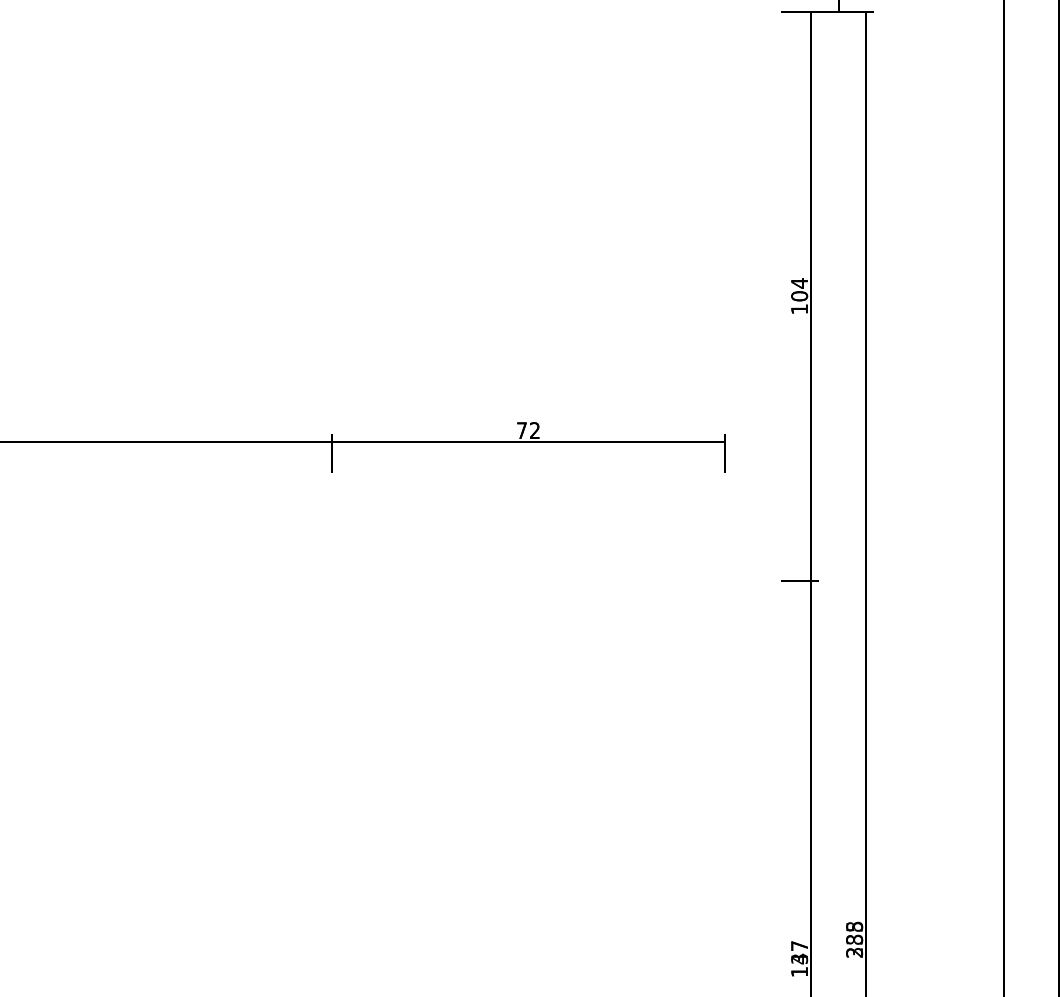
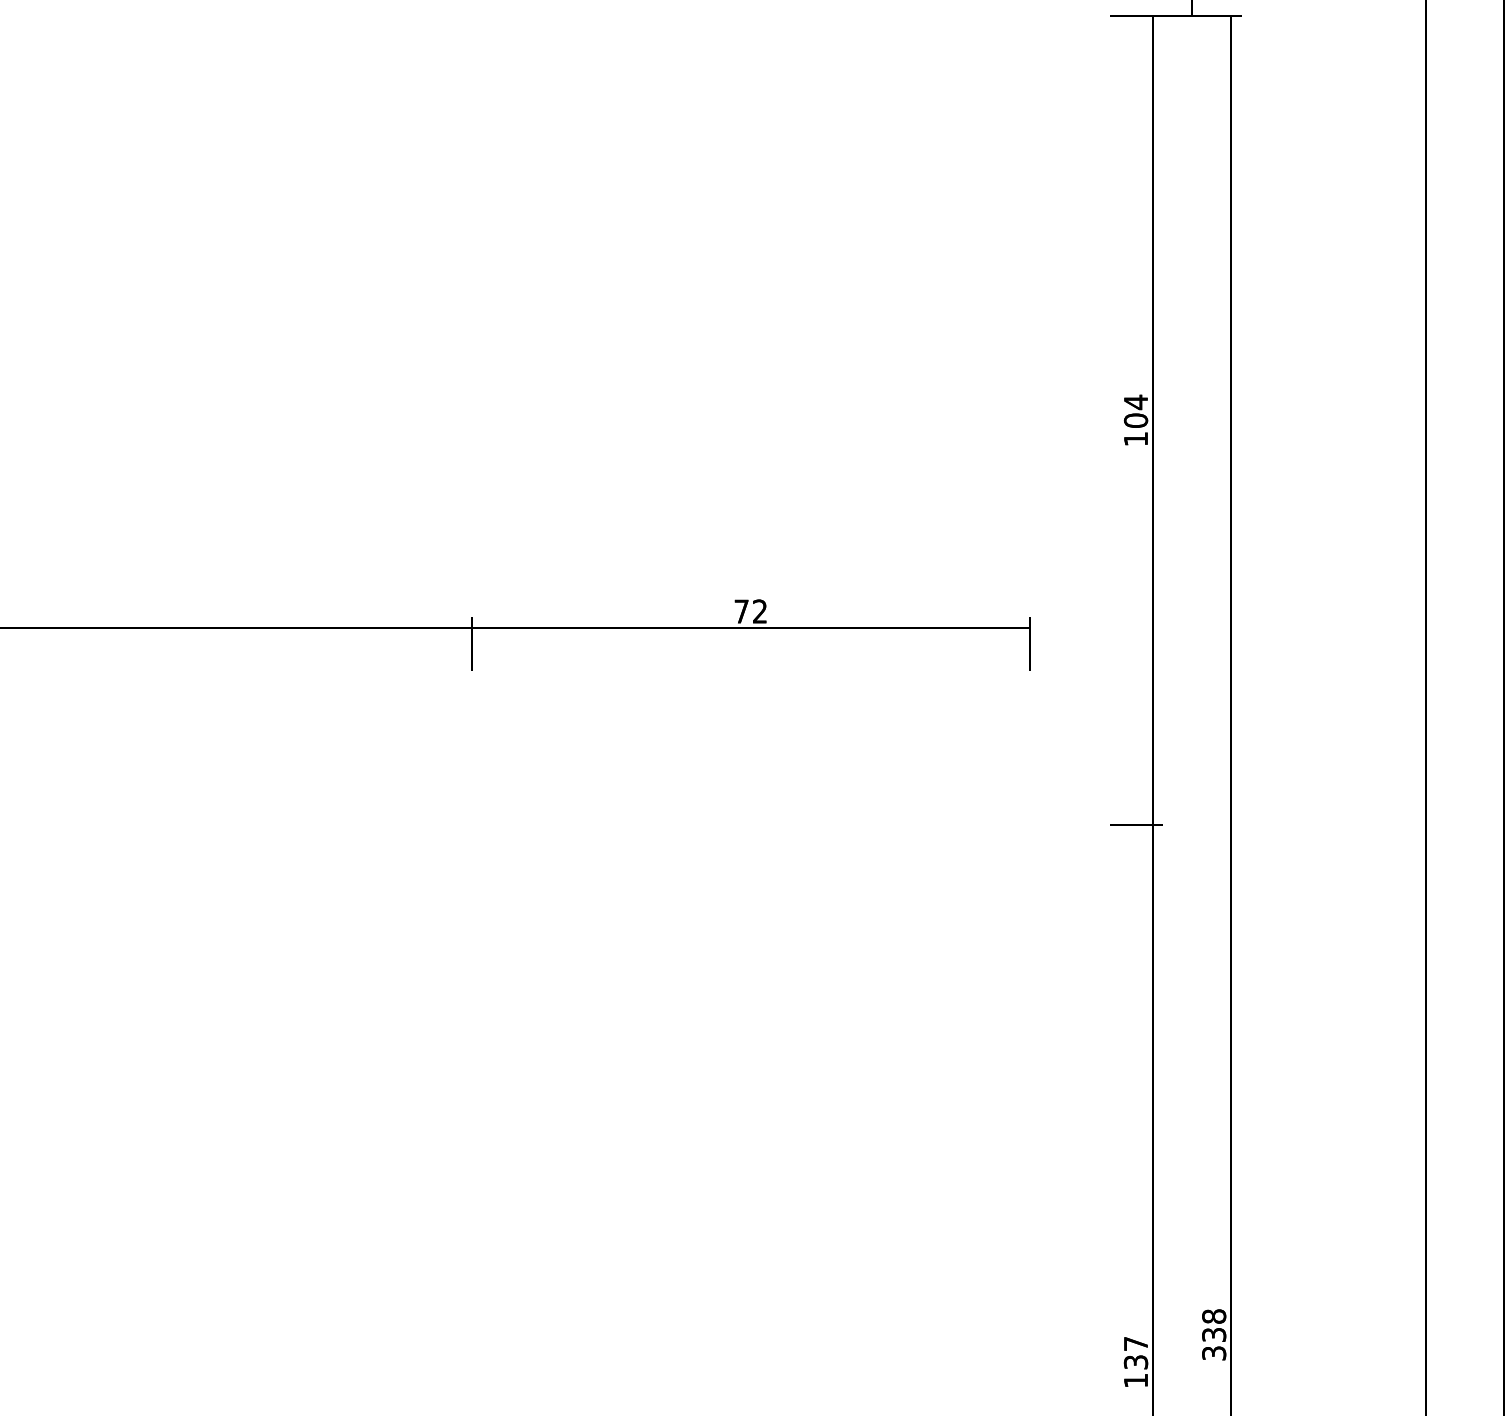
text: (854, 939) -> (1214, 1334), 285 -> 338
text: (799, 958) -> (1135, 1361), 147 -> 137

